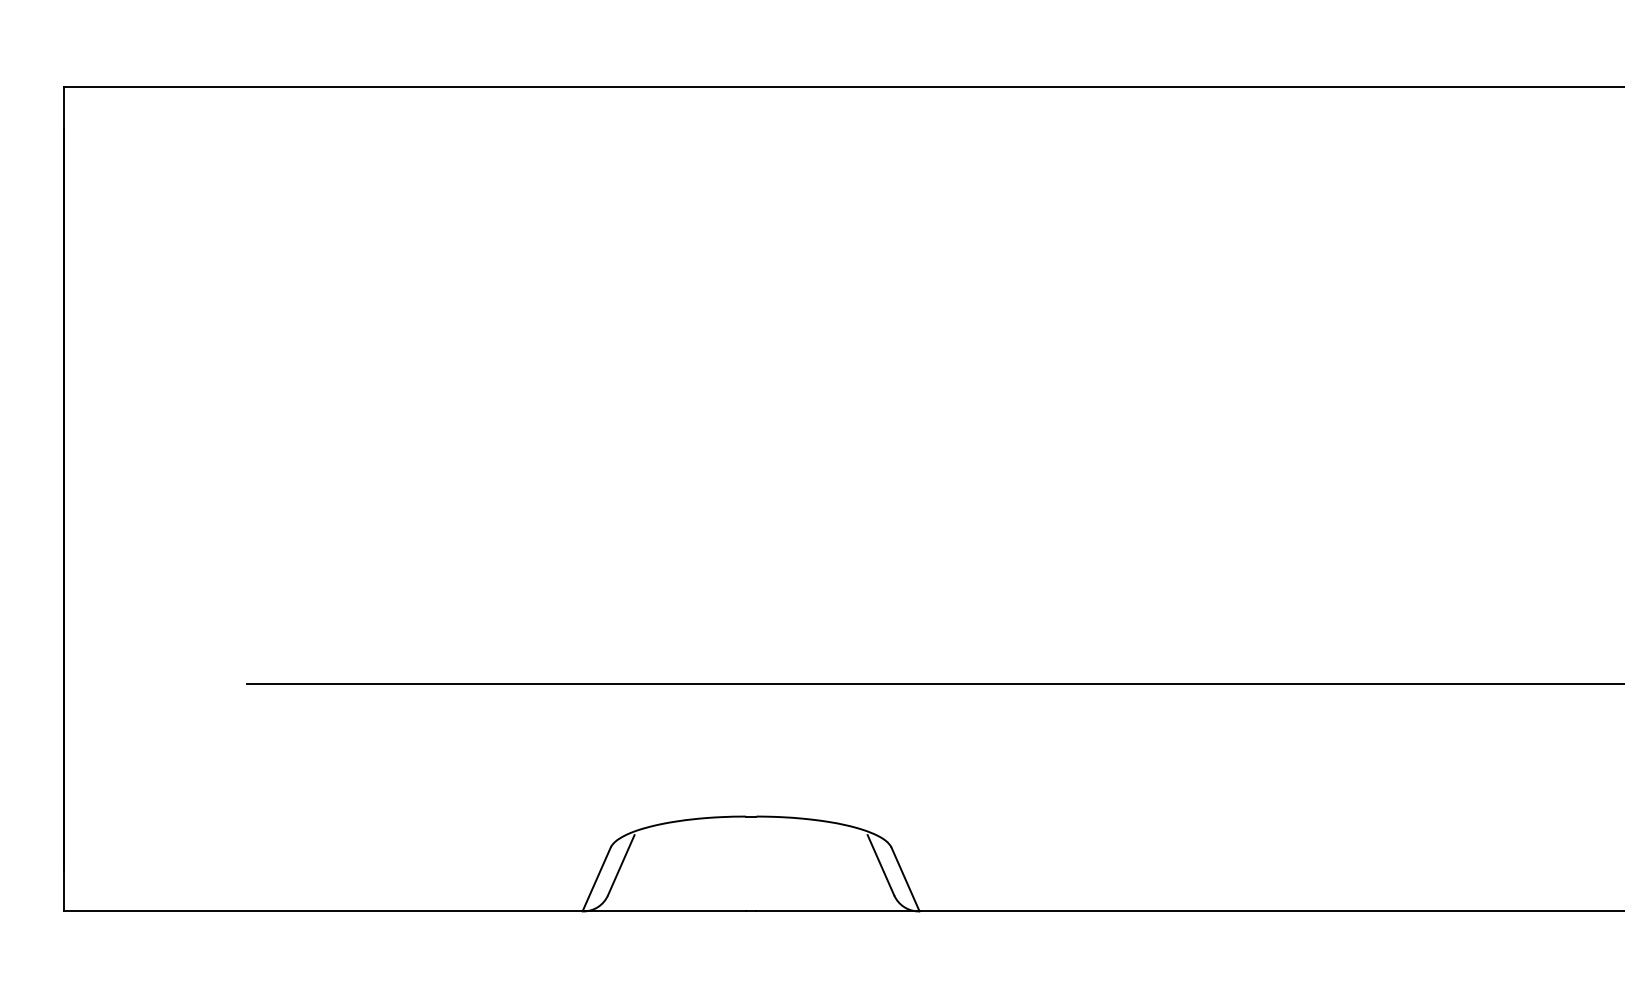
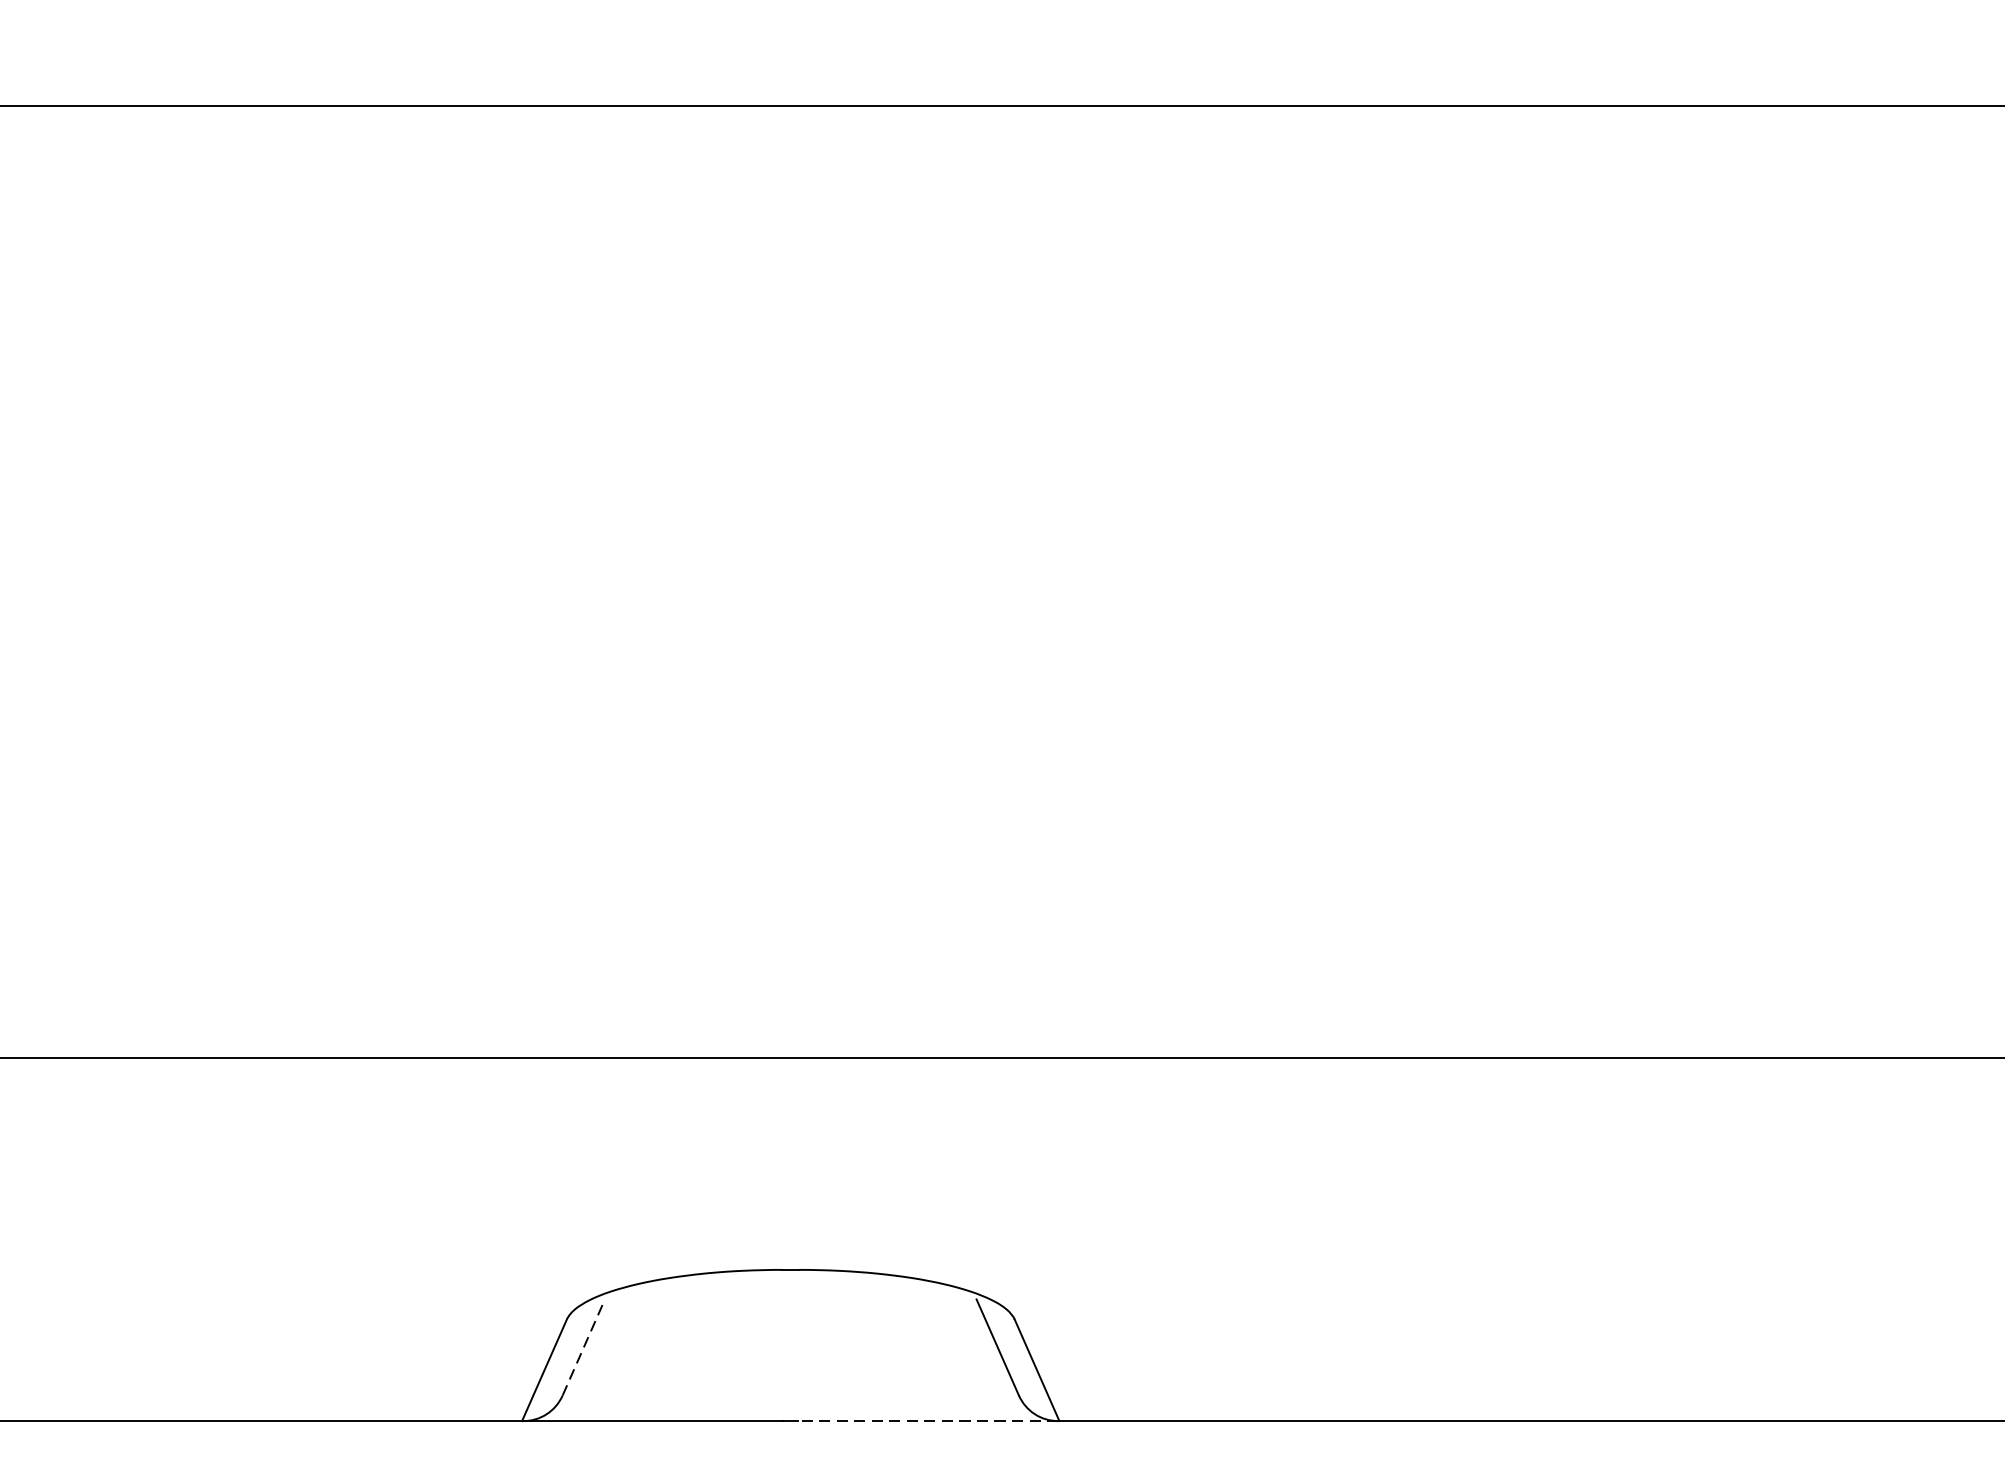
line: (621, 865) -> (584, 1347), solid -> dashed
line: (837, 911) -> (928, 1421), solid -> dashed

